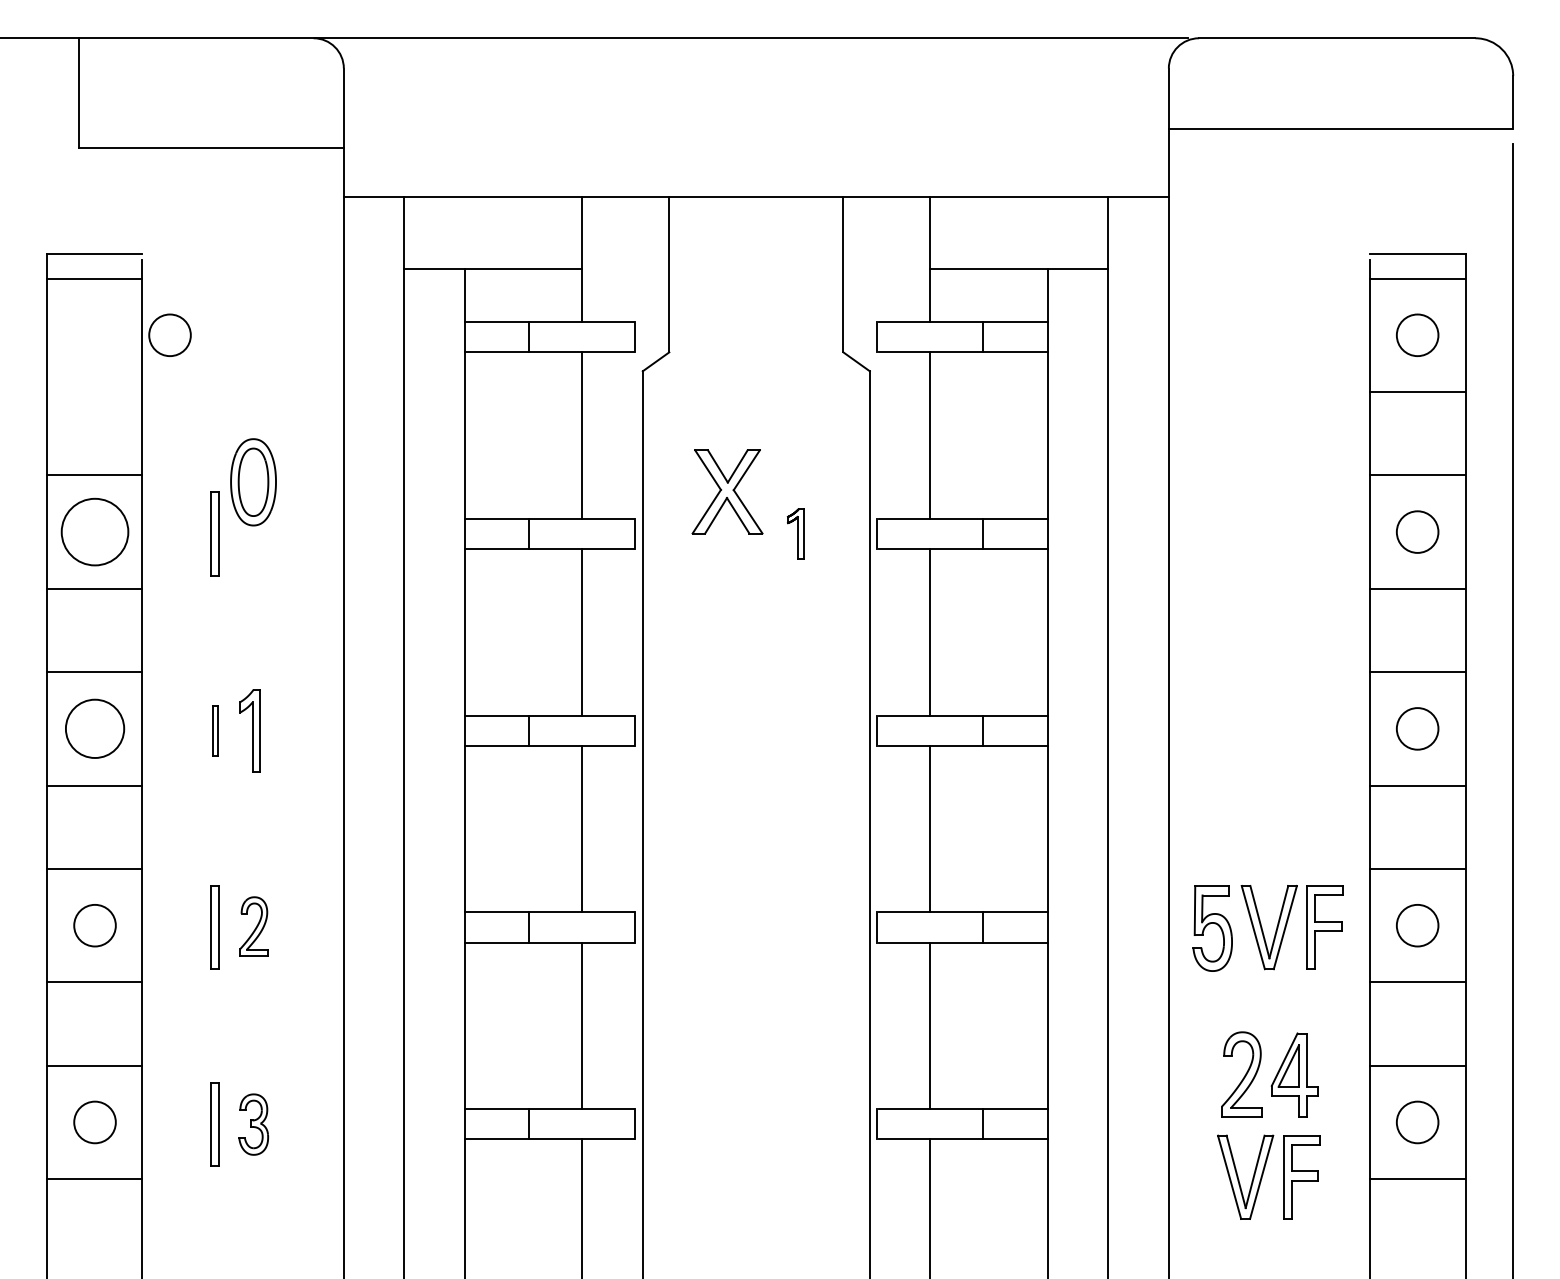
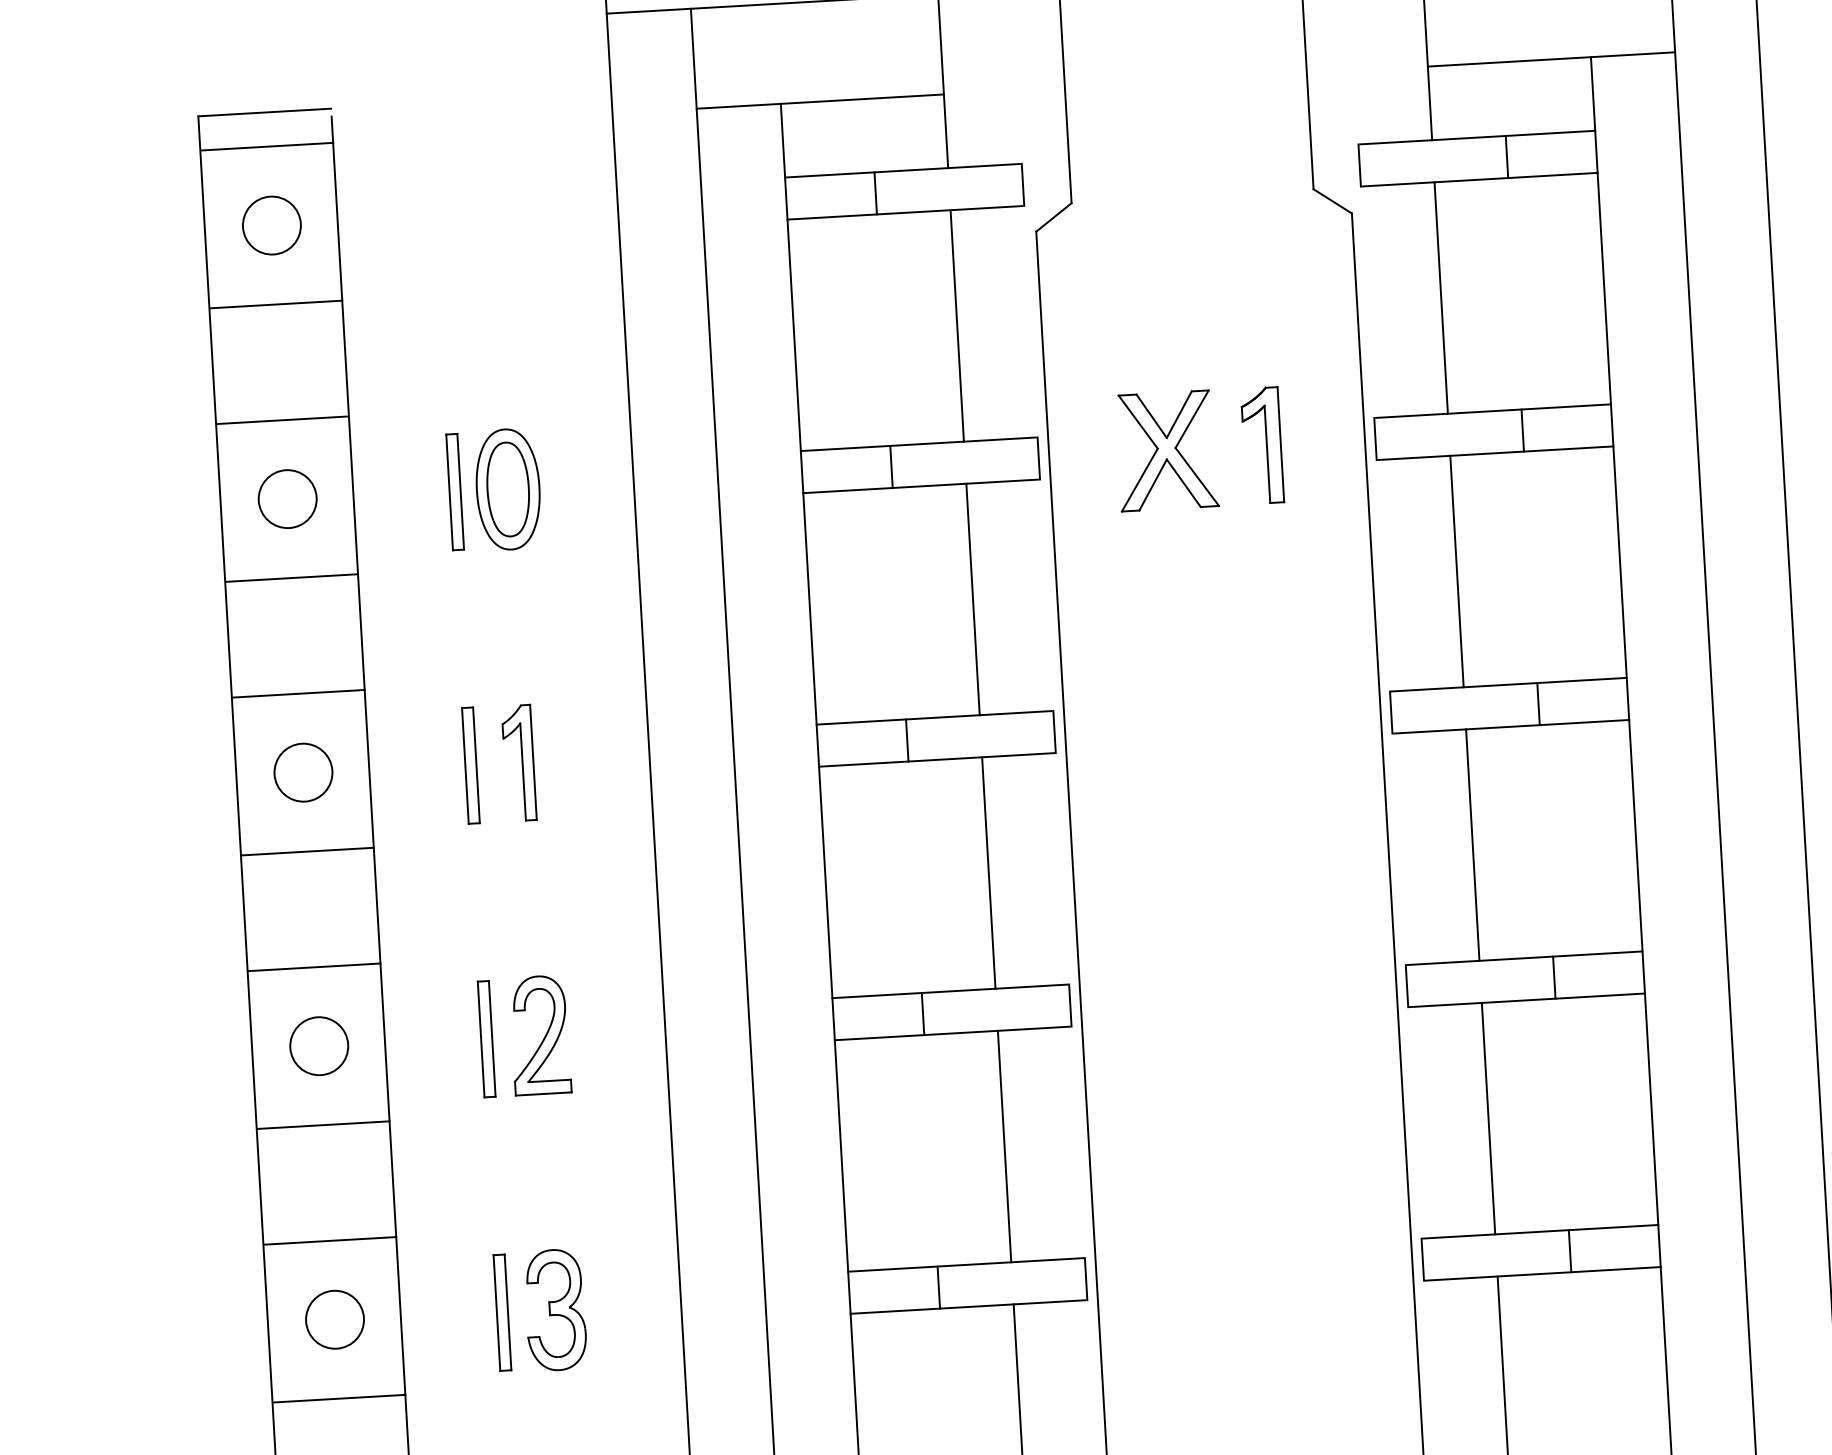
circle: (169, 334) -> (271, 224), moved
line: (94, 392) -> (275, 305), added
part: (253, 482) -> (508, 489), moved
part: (727, 491) -> (1166, 450), moved
circle: (94, 531) -> (286, 498), size x0.62
part: (795, 533) -> (1261, 444), size x1.67
circle: (94, 728) -> (302, 772), size x0.71
part: (214, 730) -> (469, 765), size x1.67
part: (253, 926) -> (539, 1034), size x1.43
part: (253, 1124) -> (555, 1309), size x1.43

